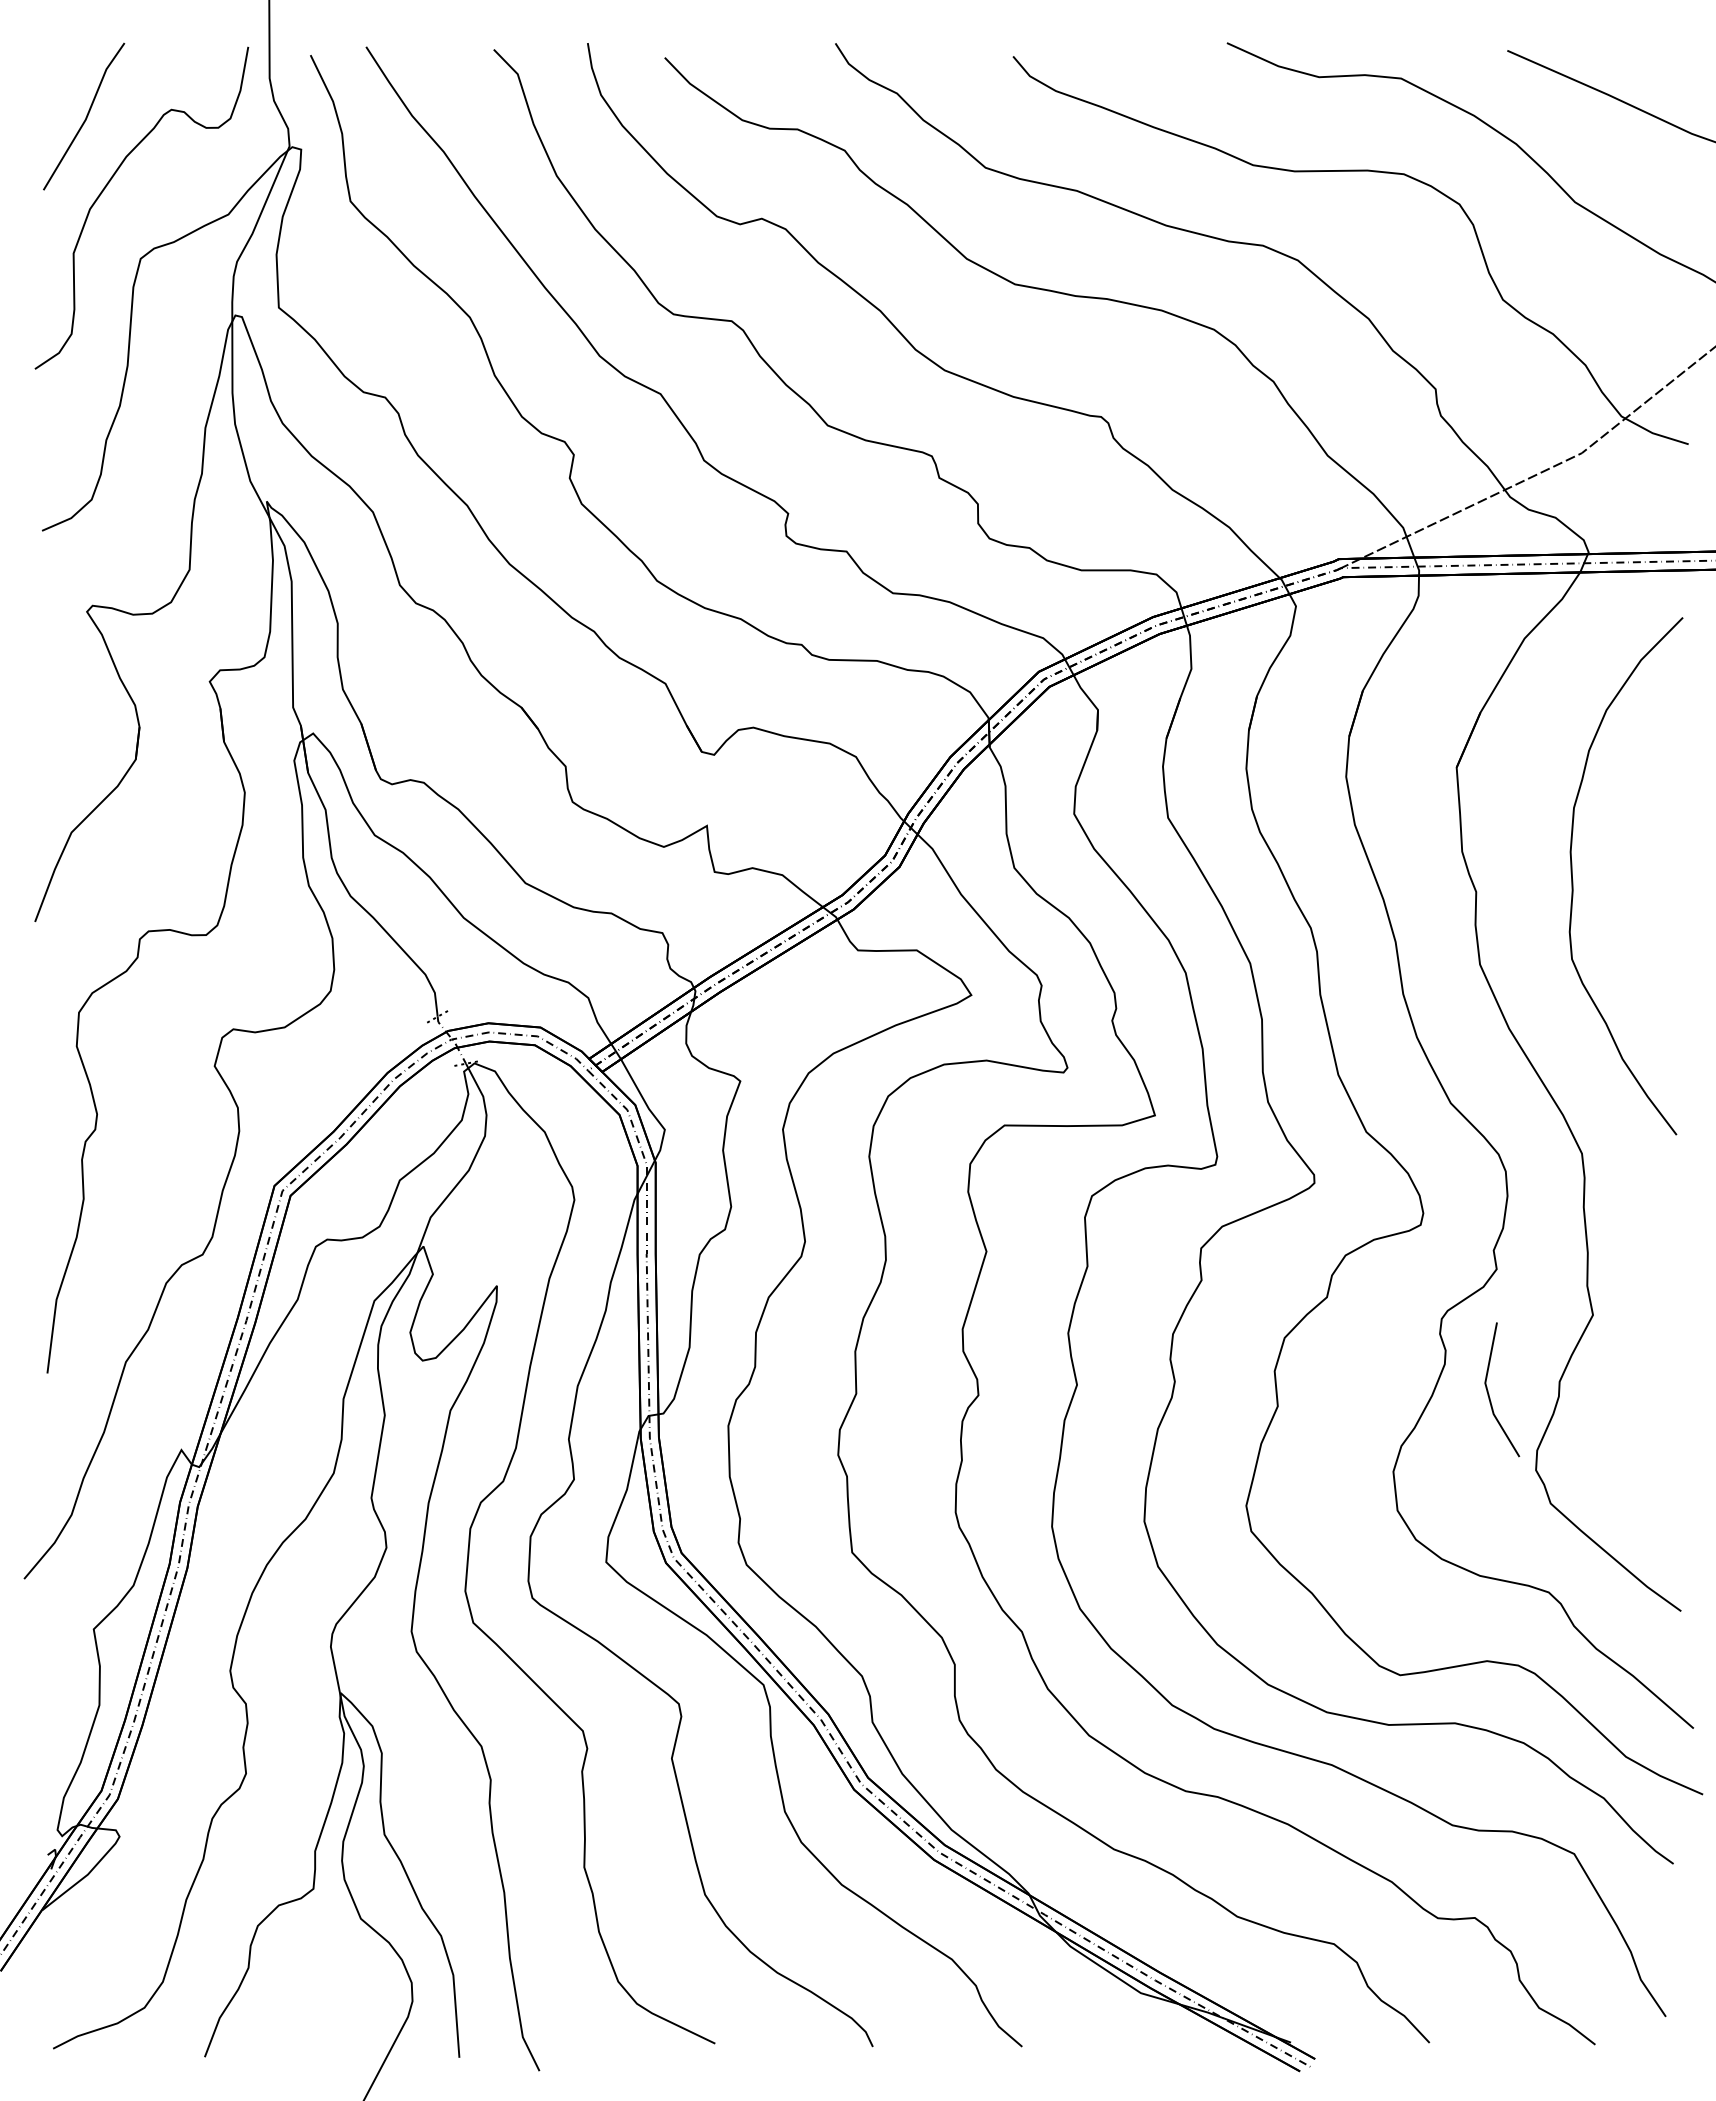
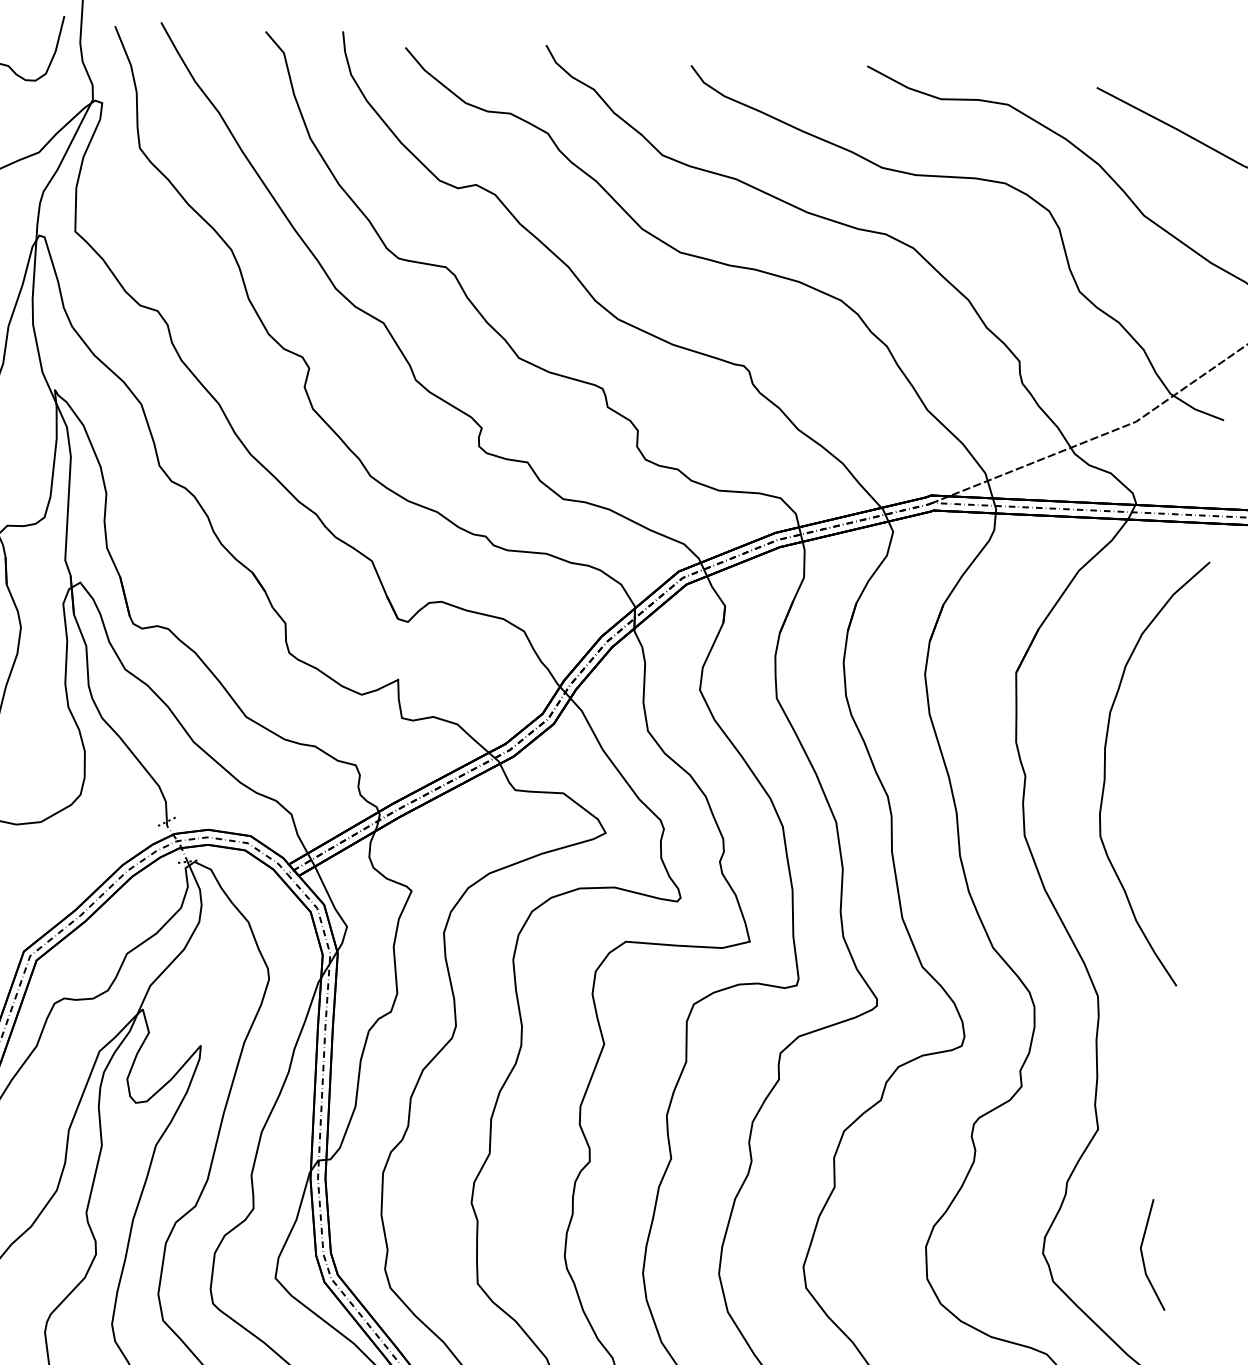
line: (1489, 1394) -> (1143, 1257), moved

